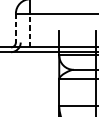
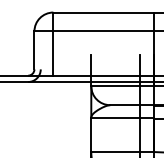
line: (15, 28) -> (34, 50), dashed -> solid
line: (30, 30) -> (53, 53), dashed -> solid

